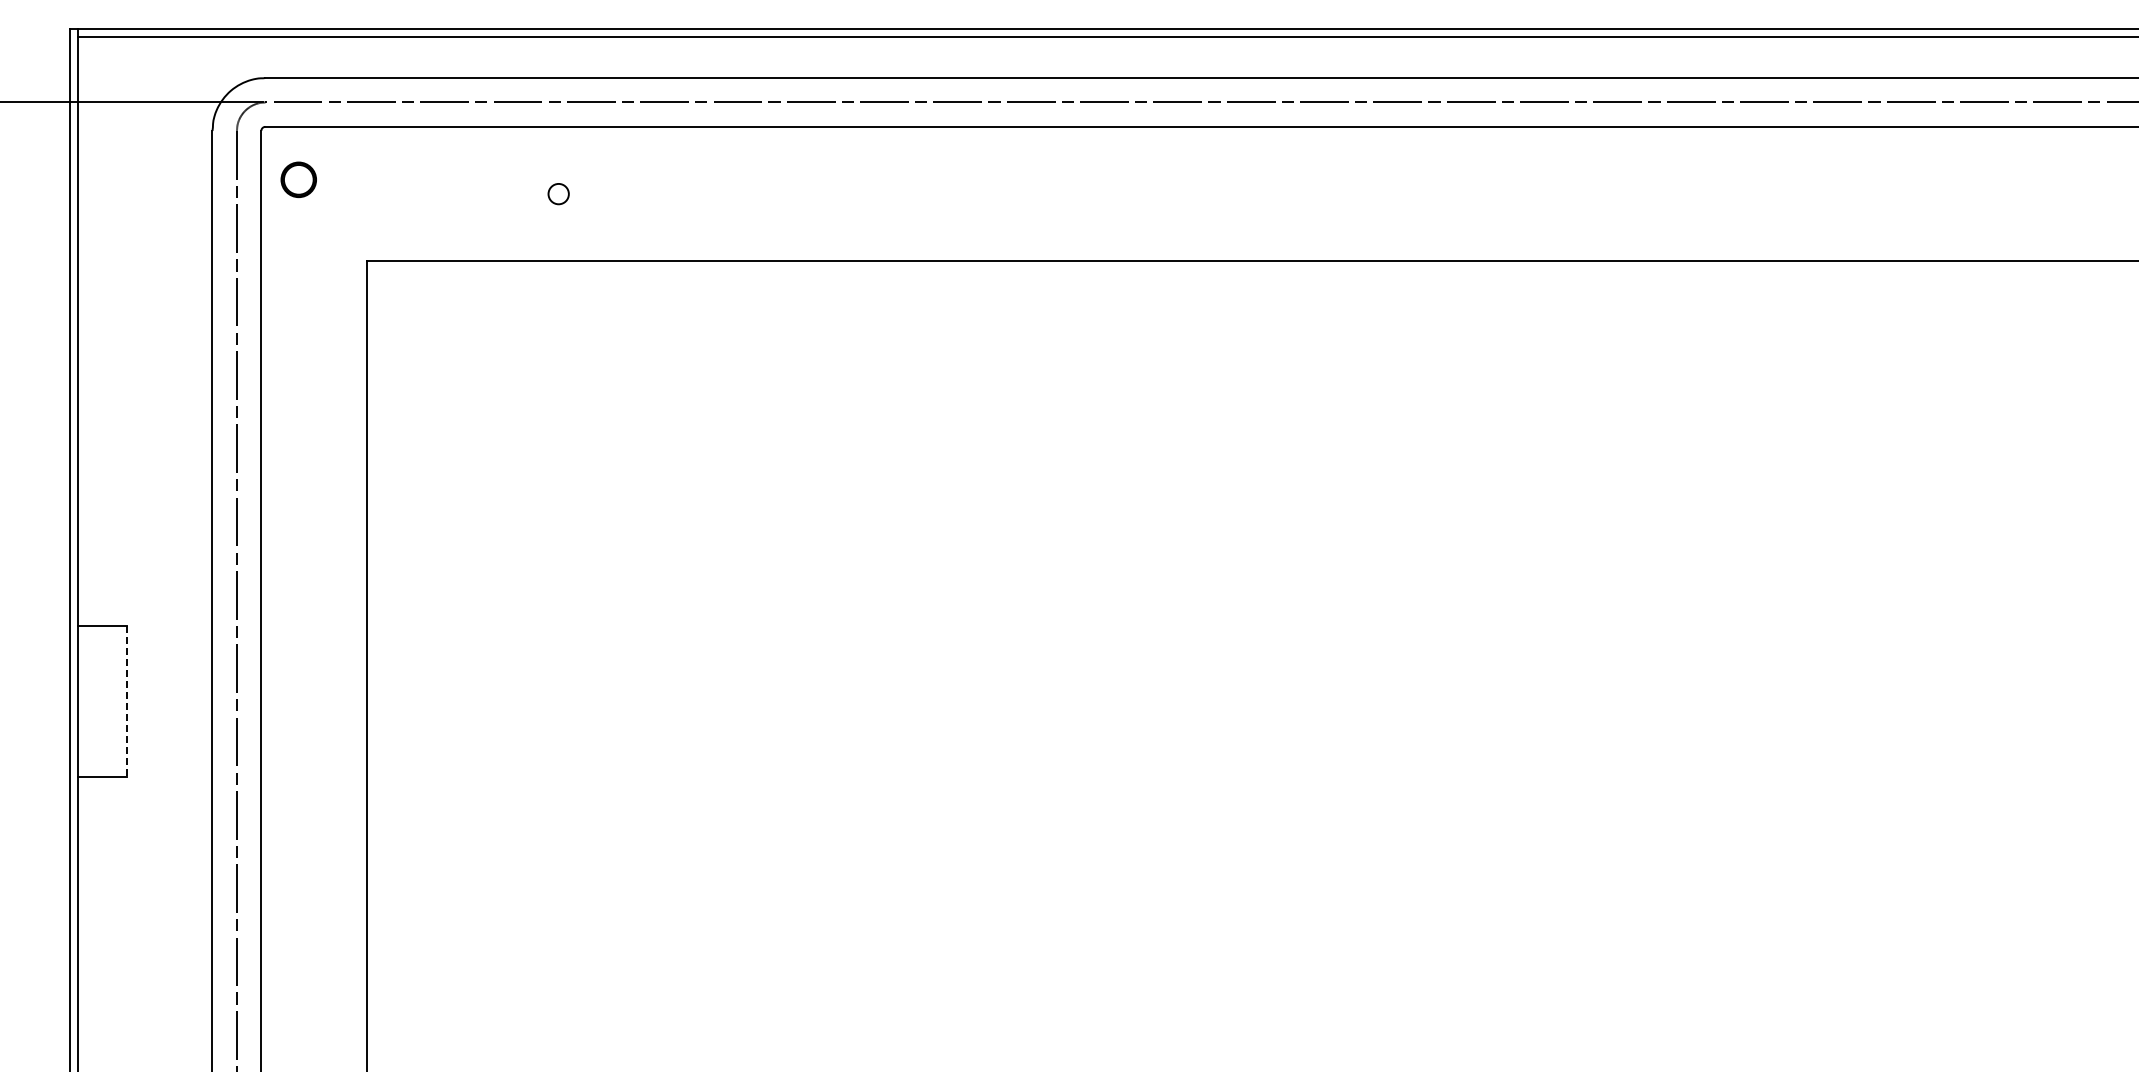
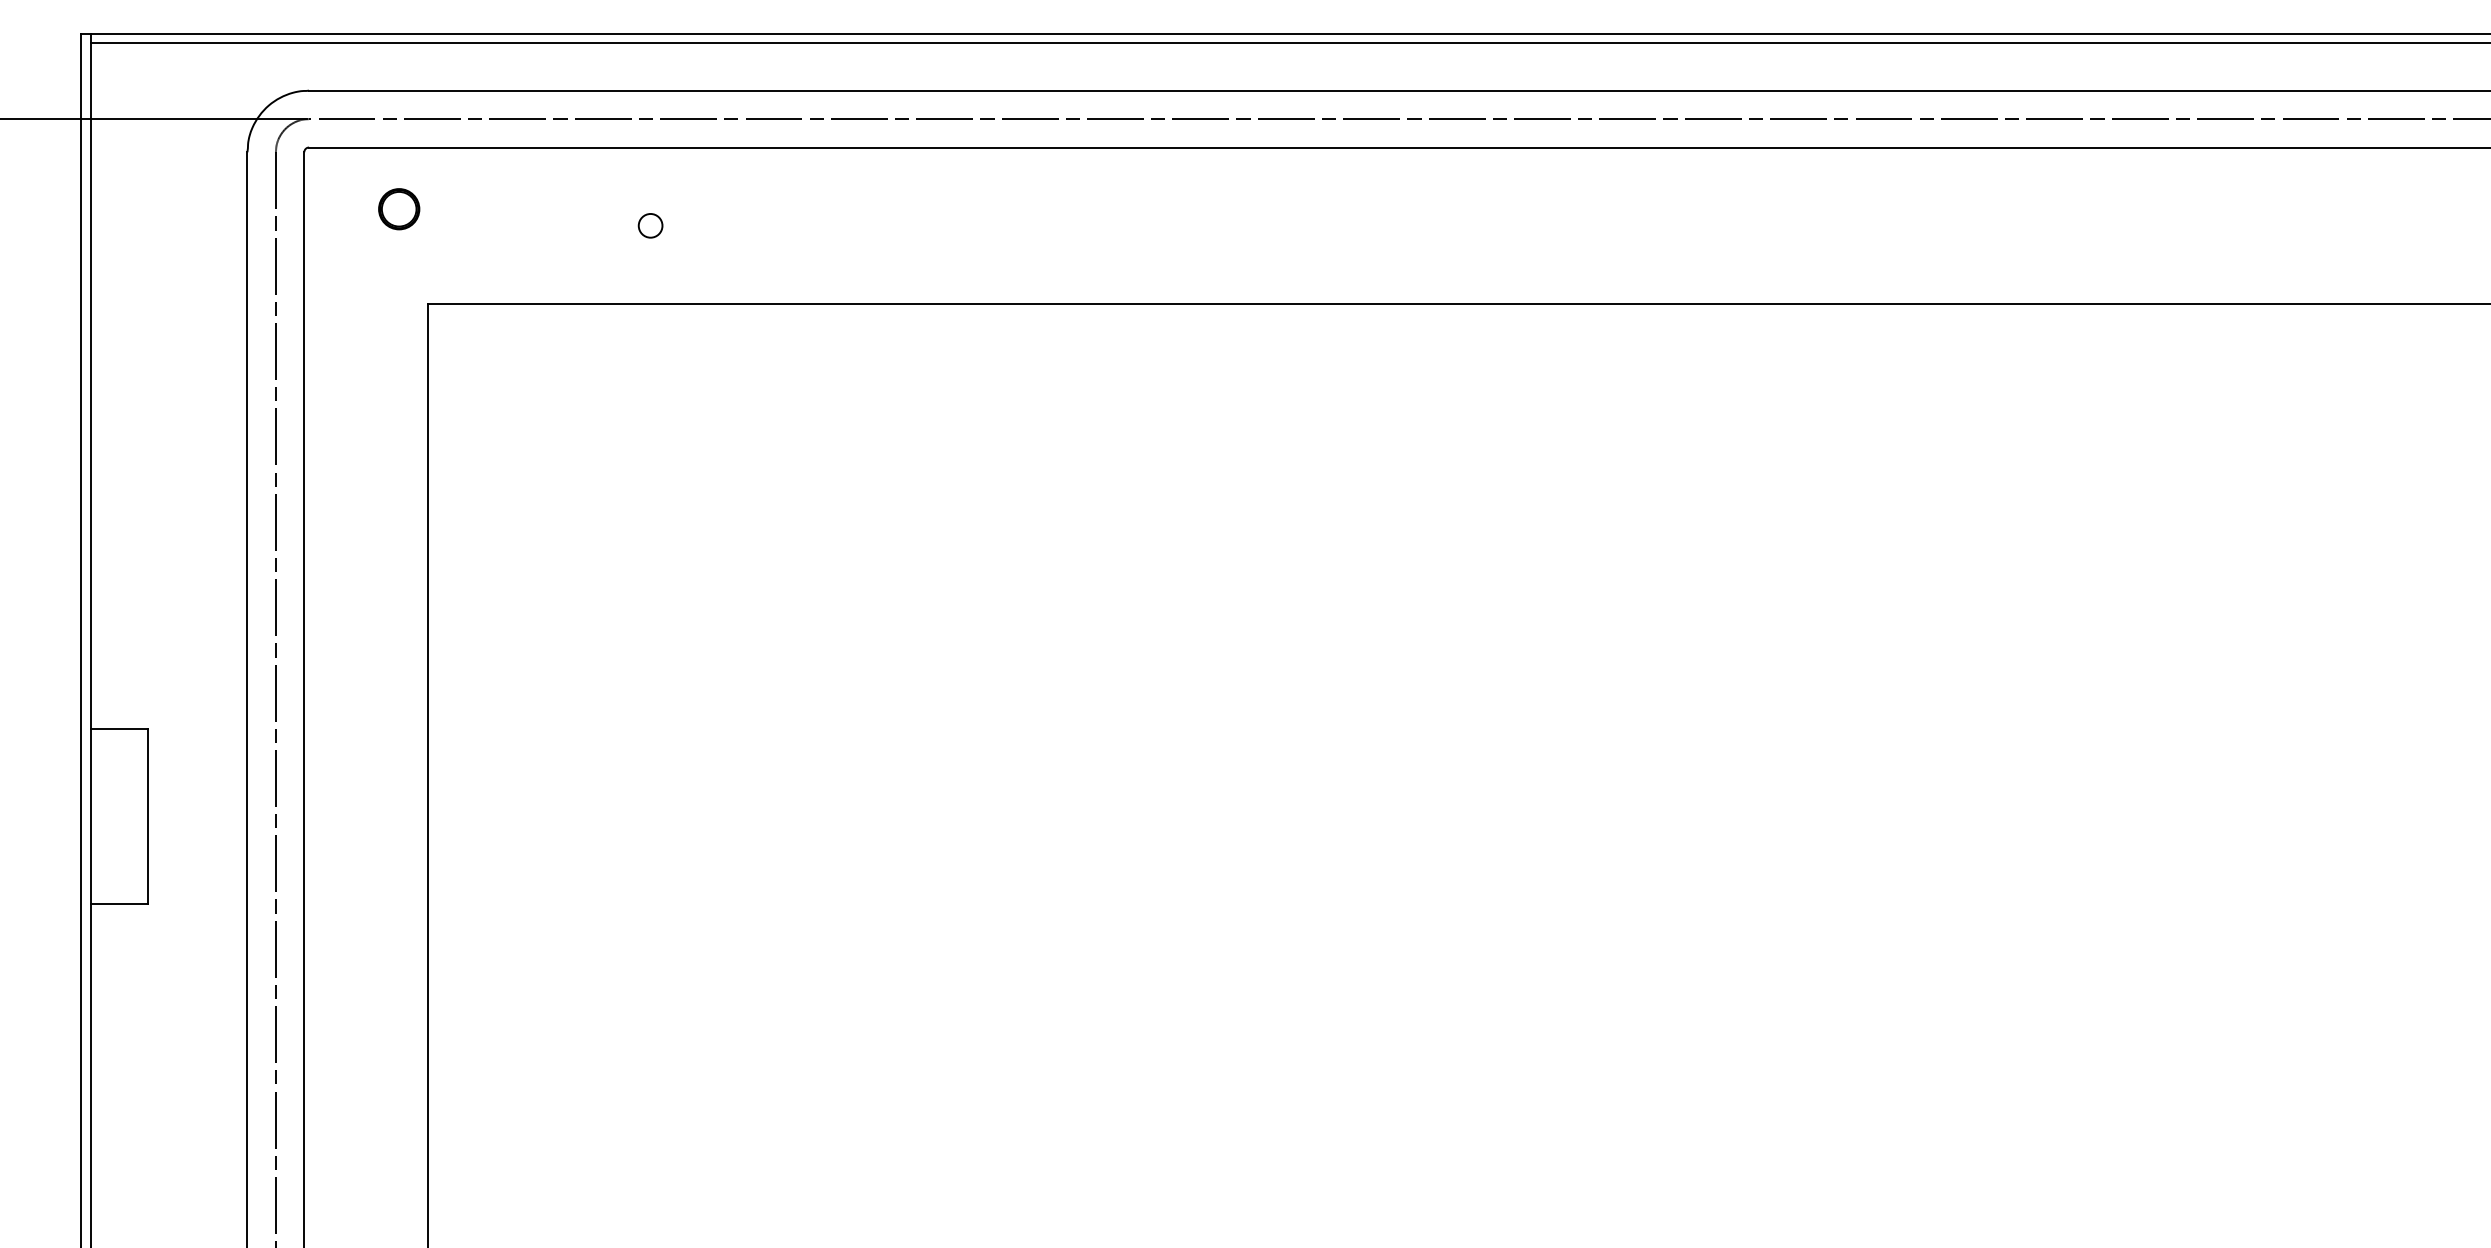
part: (298, 179) -> (398, 208), moved
line: (126, 701) -> (147, 816), dashed -> solid

